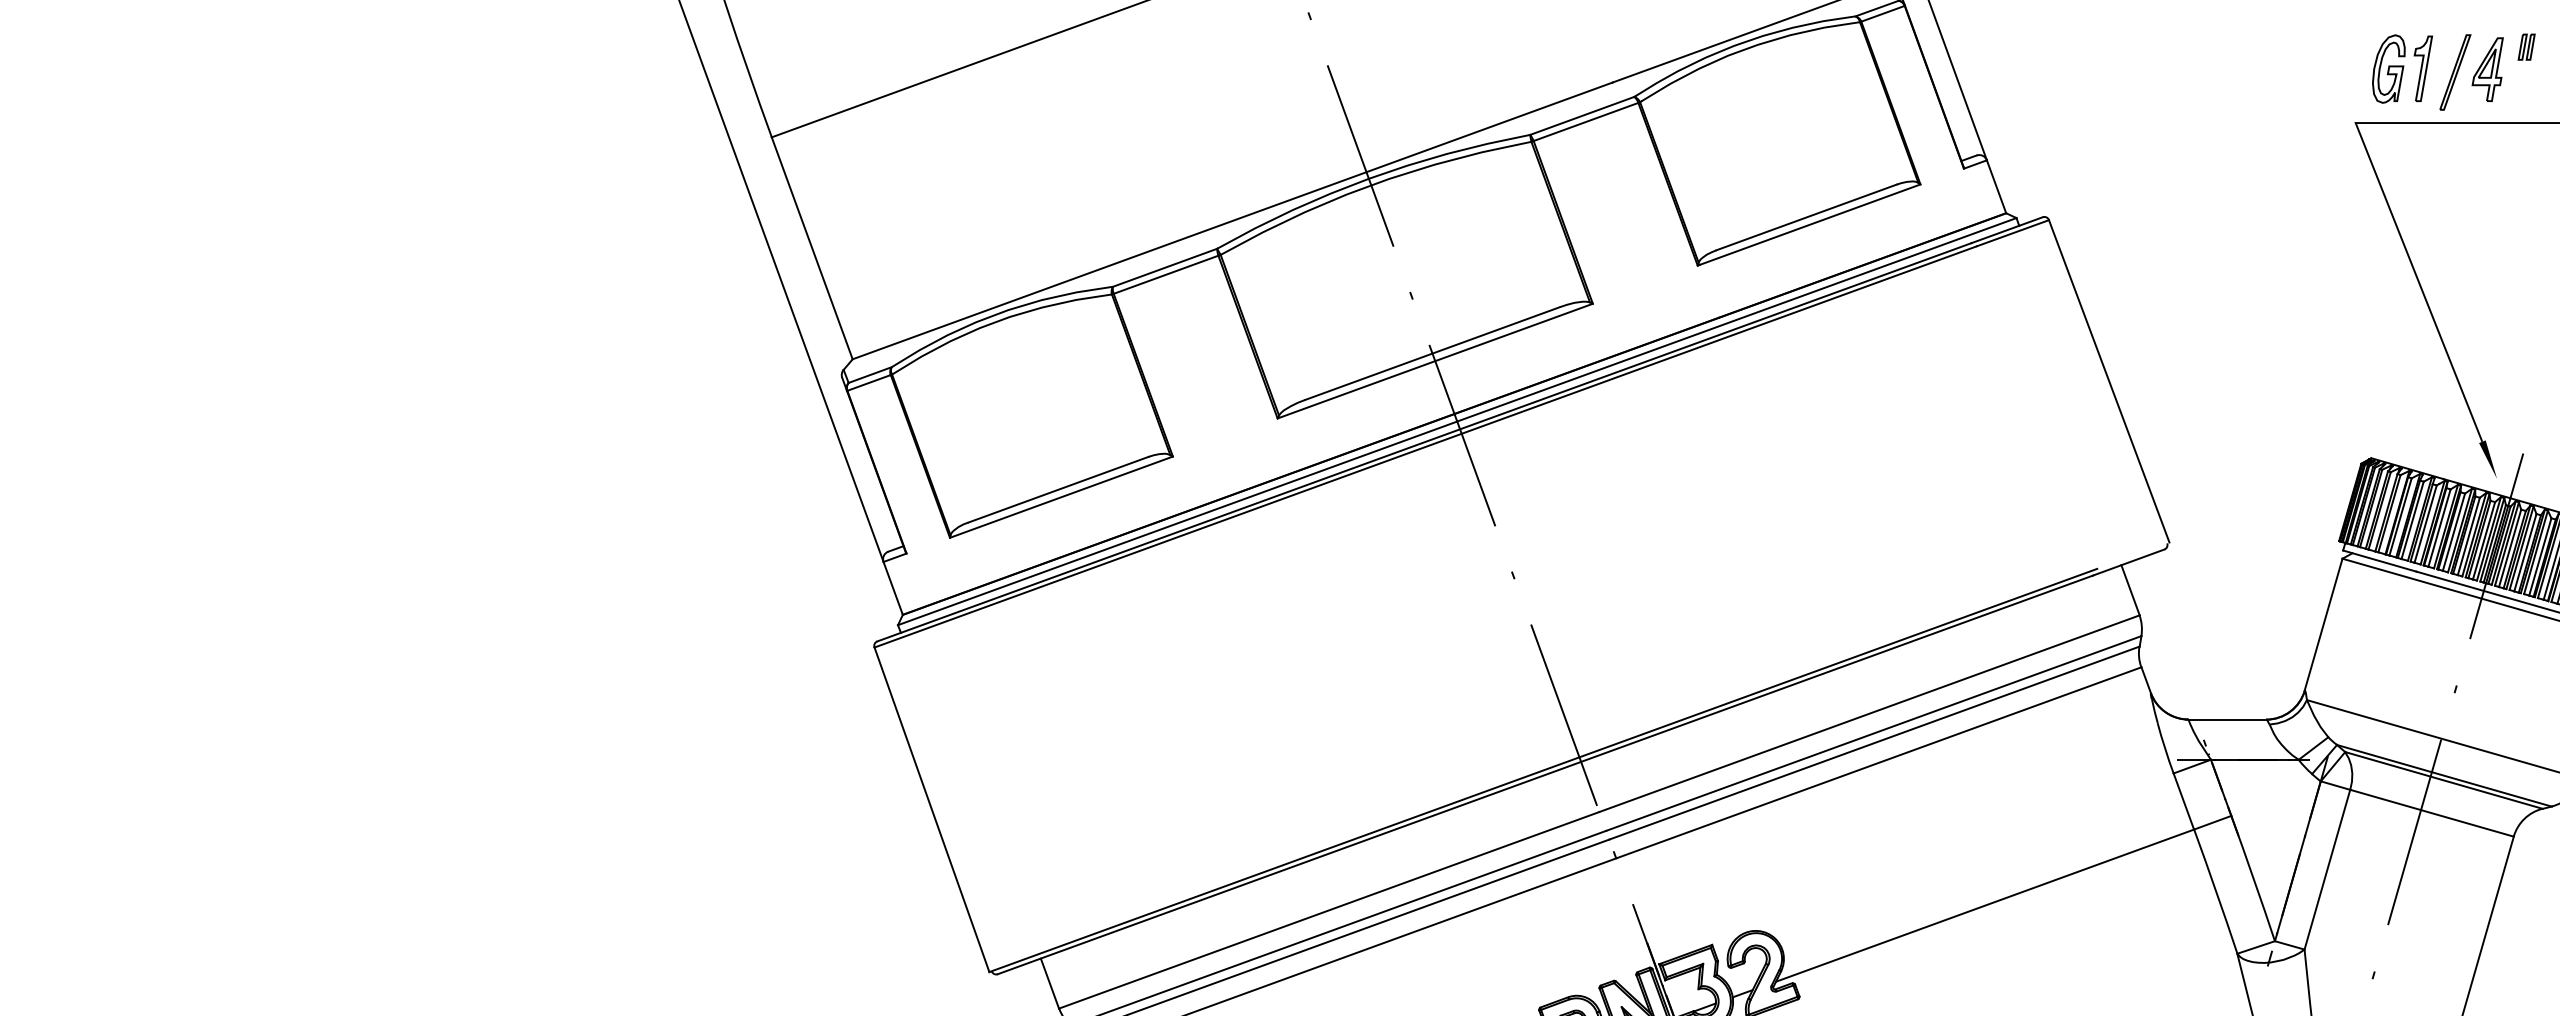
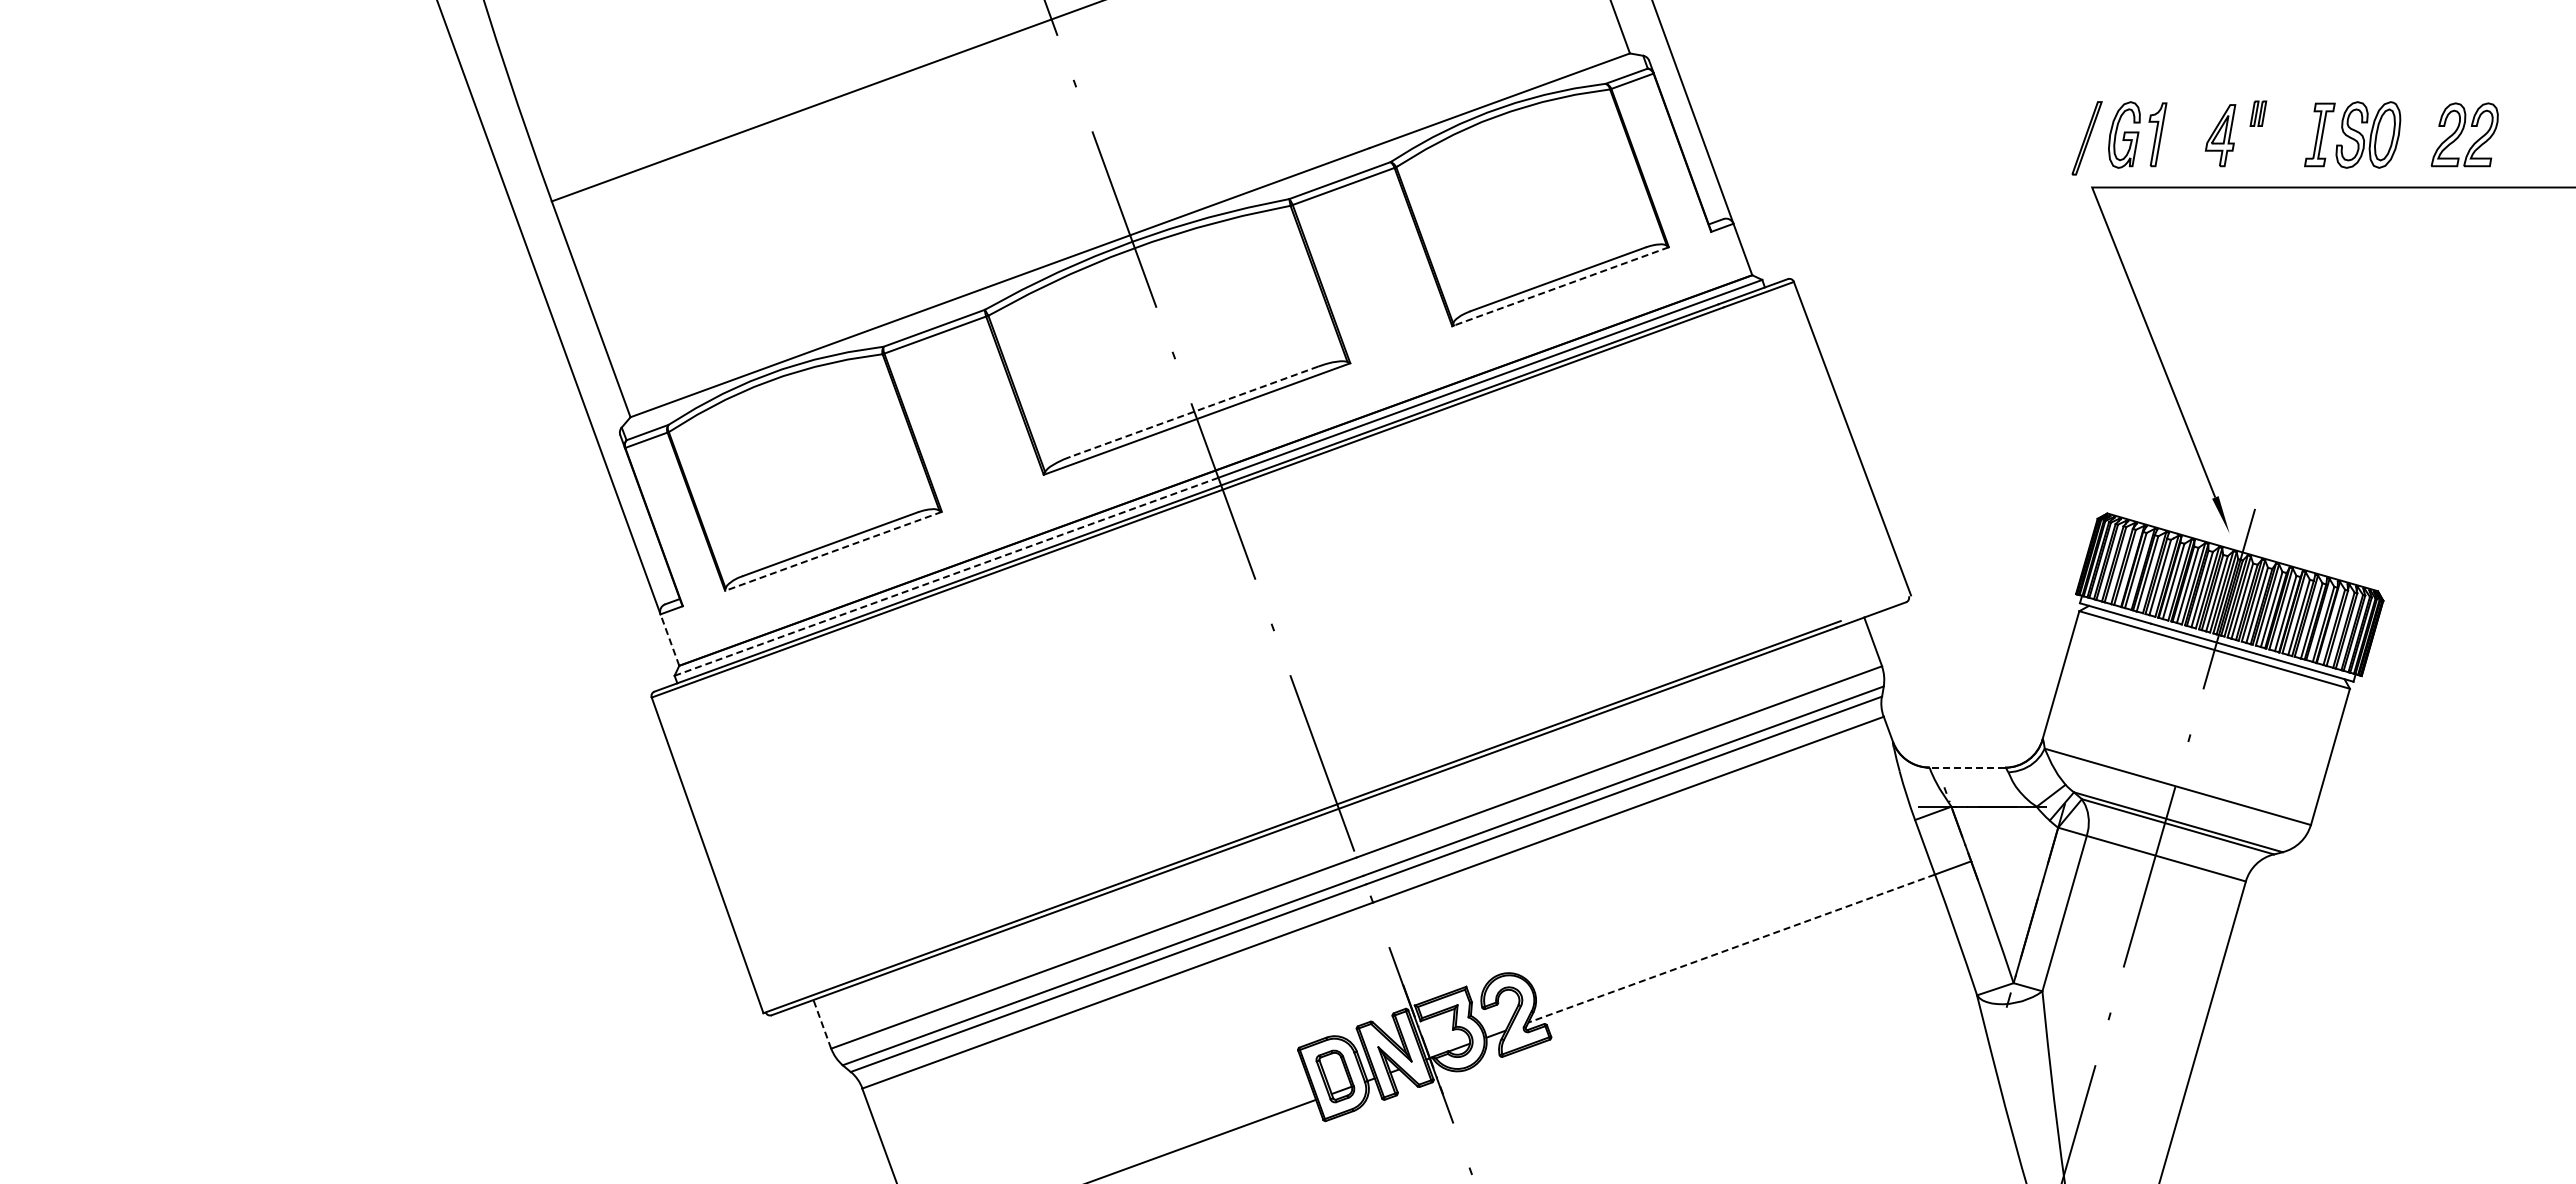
part: (2454, 72) -> (2086, 138), moved
line: (1810, 224) -> (1561, 286), solid -> dashed
line: (1432, 353) -> (1194, 411), solid -> dashed
line: (1061, 497) -> (833, 551), solid -> dashed
line: (1177, 523) -> (946, 576), solid -> dashed
line: (892, 587) -> (669, 639), solid -> dashed
line: (2227, 719) -> (1967, 767), solid -> dashed
line: (1984, 905) -> (1731, 948), solid -> dashed
line: (1050, 983) -> (822, 1024), solid -> dashed

